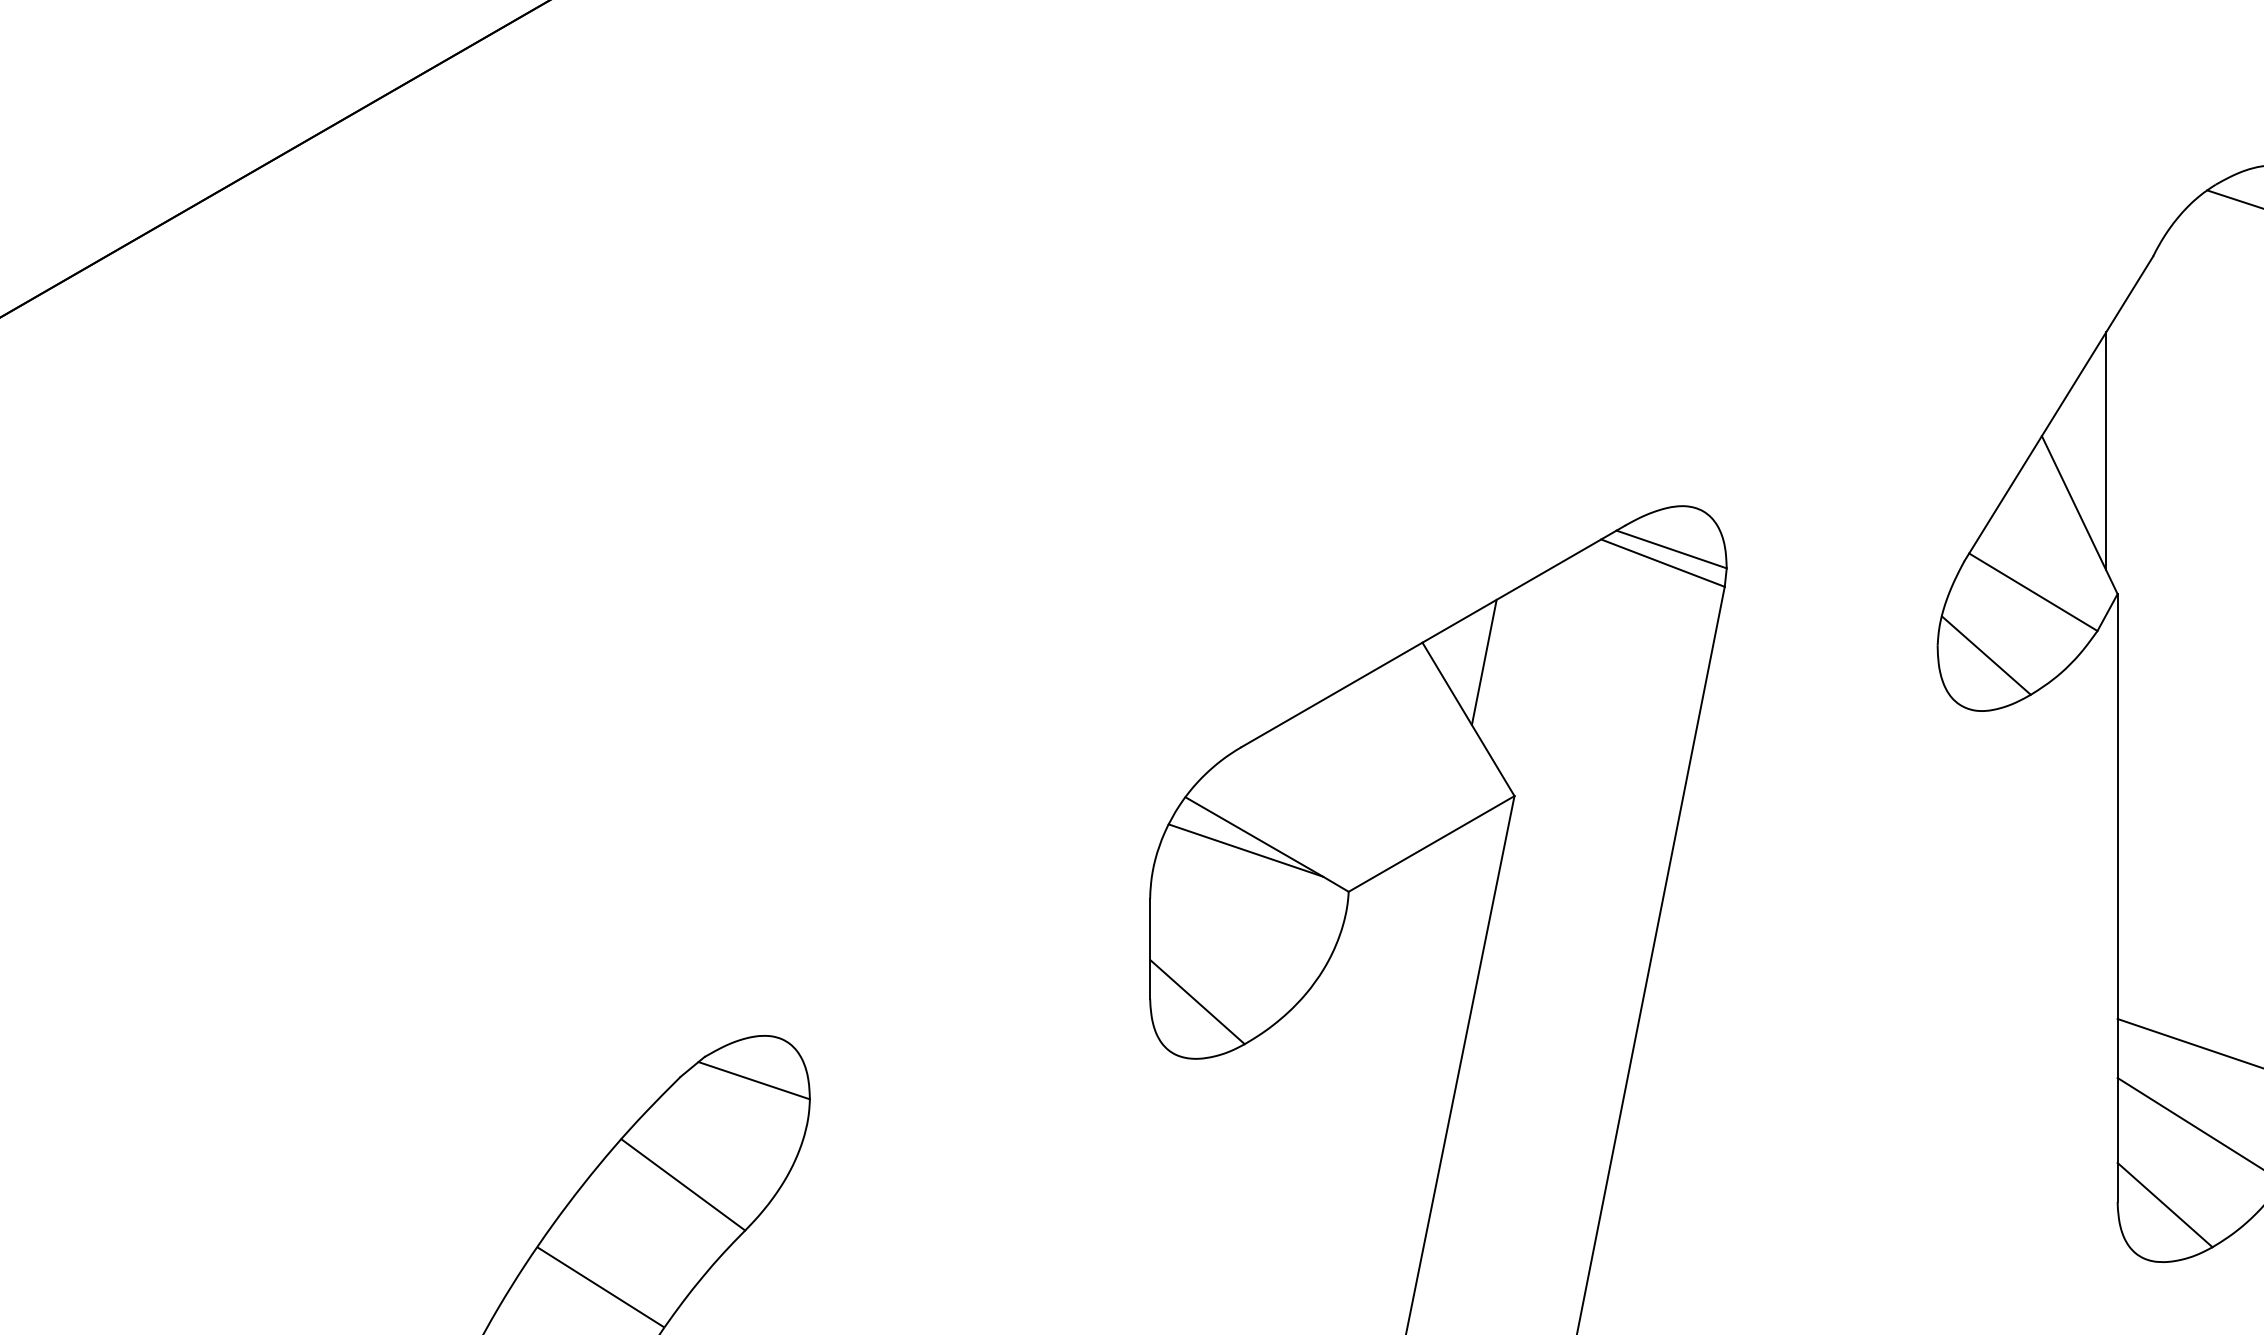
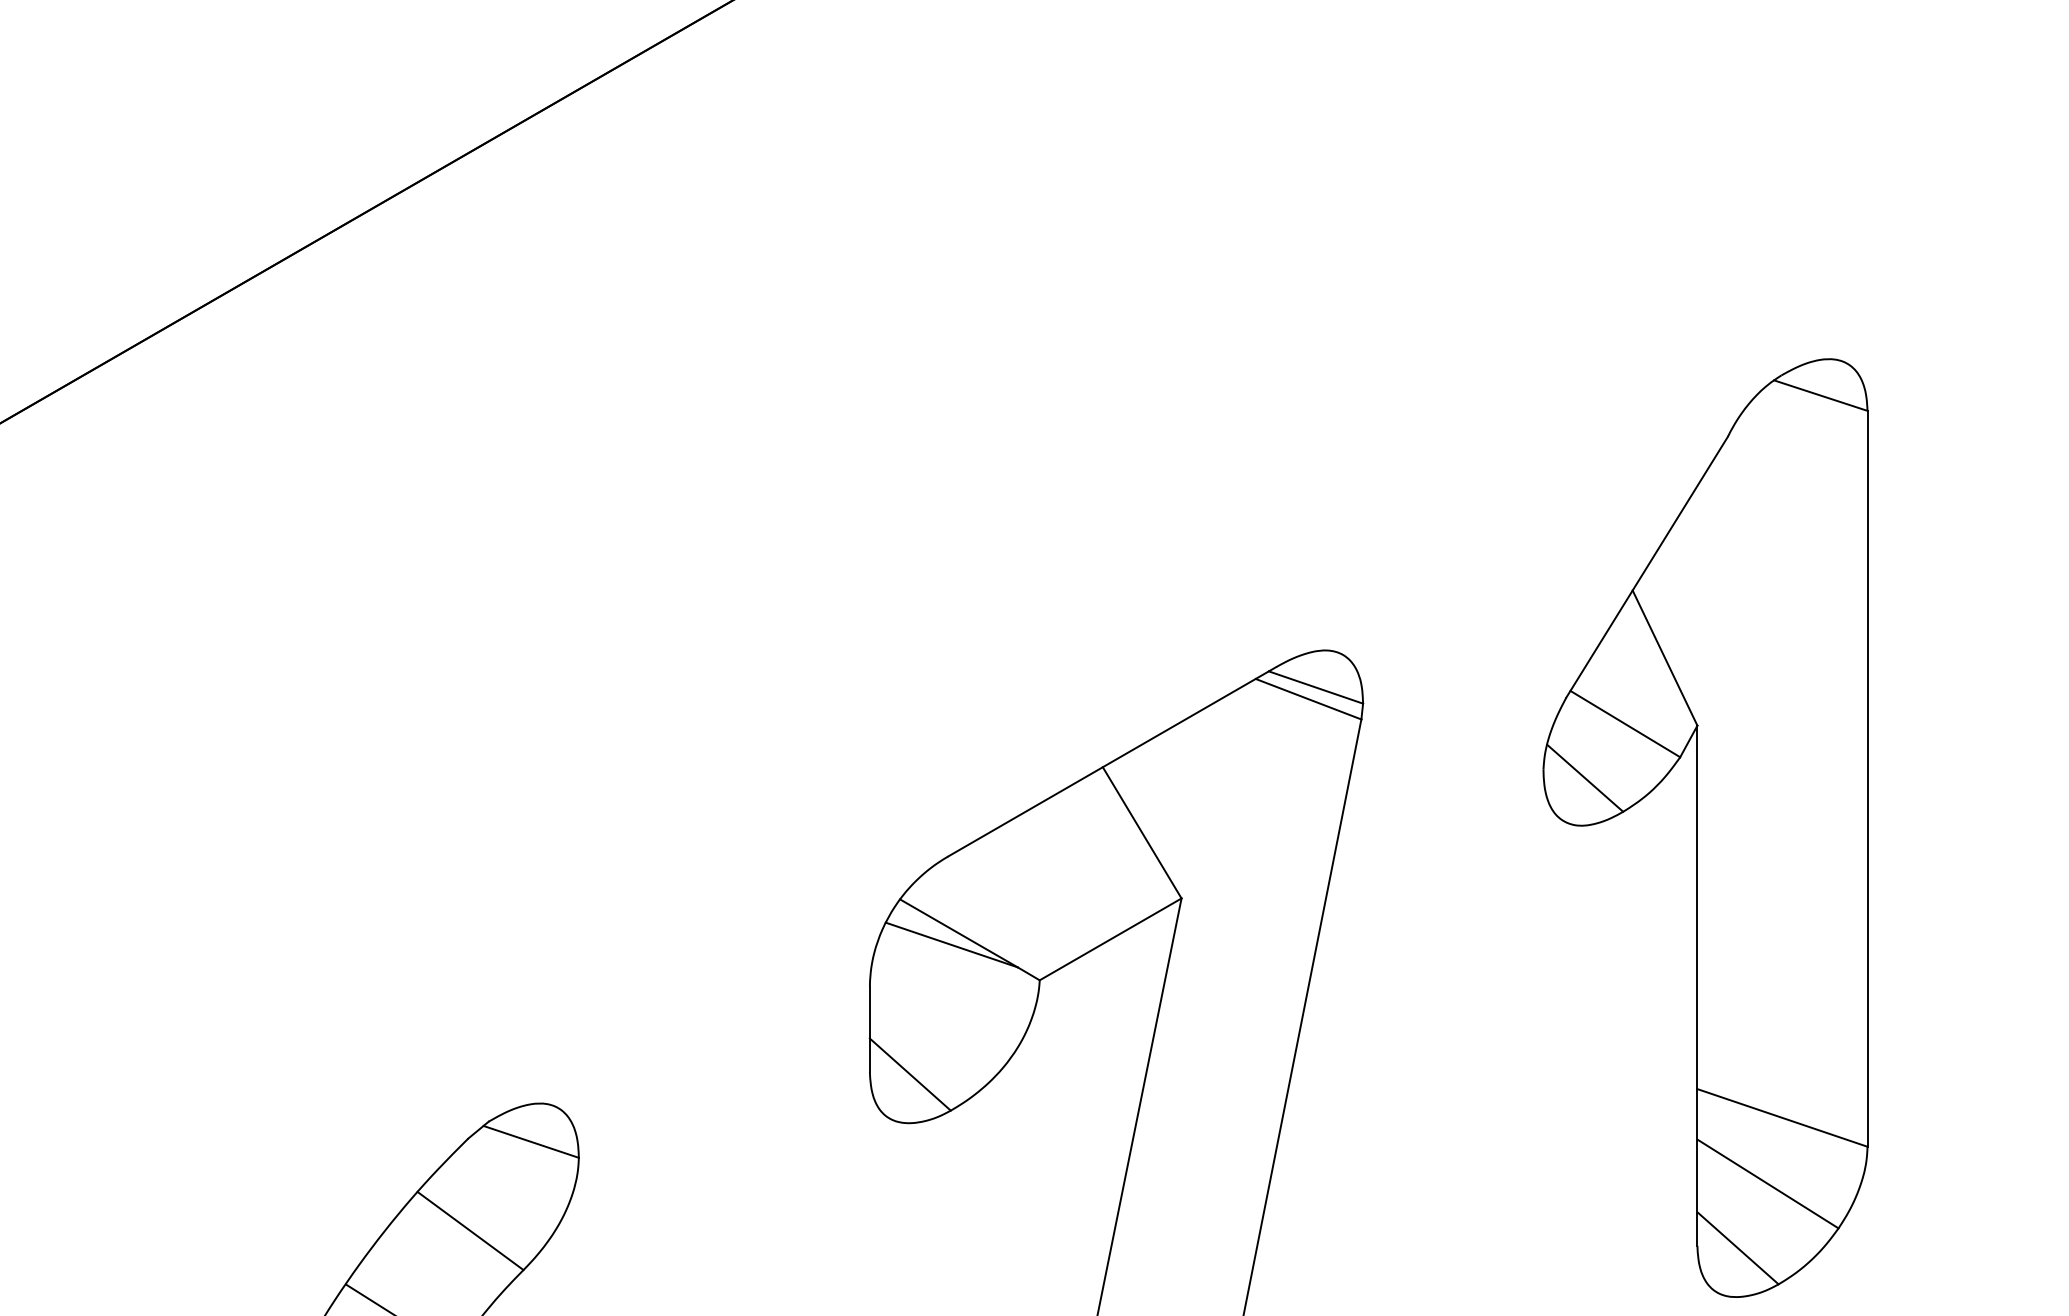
line: (2106, 451) -> (1687, 603), removed
line: (1484, 661) -> (1155, 783), removed

